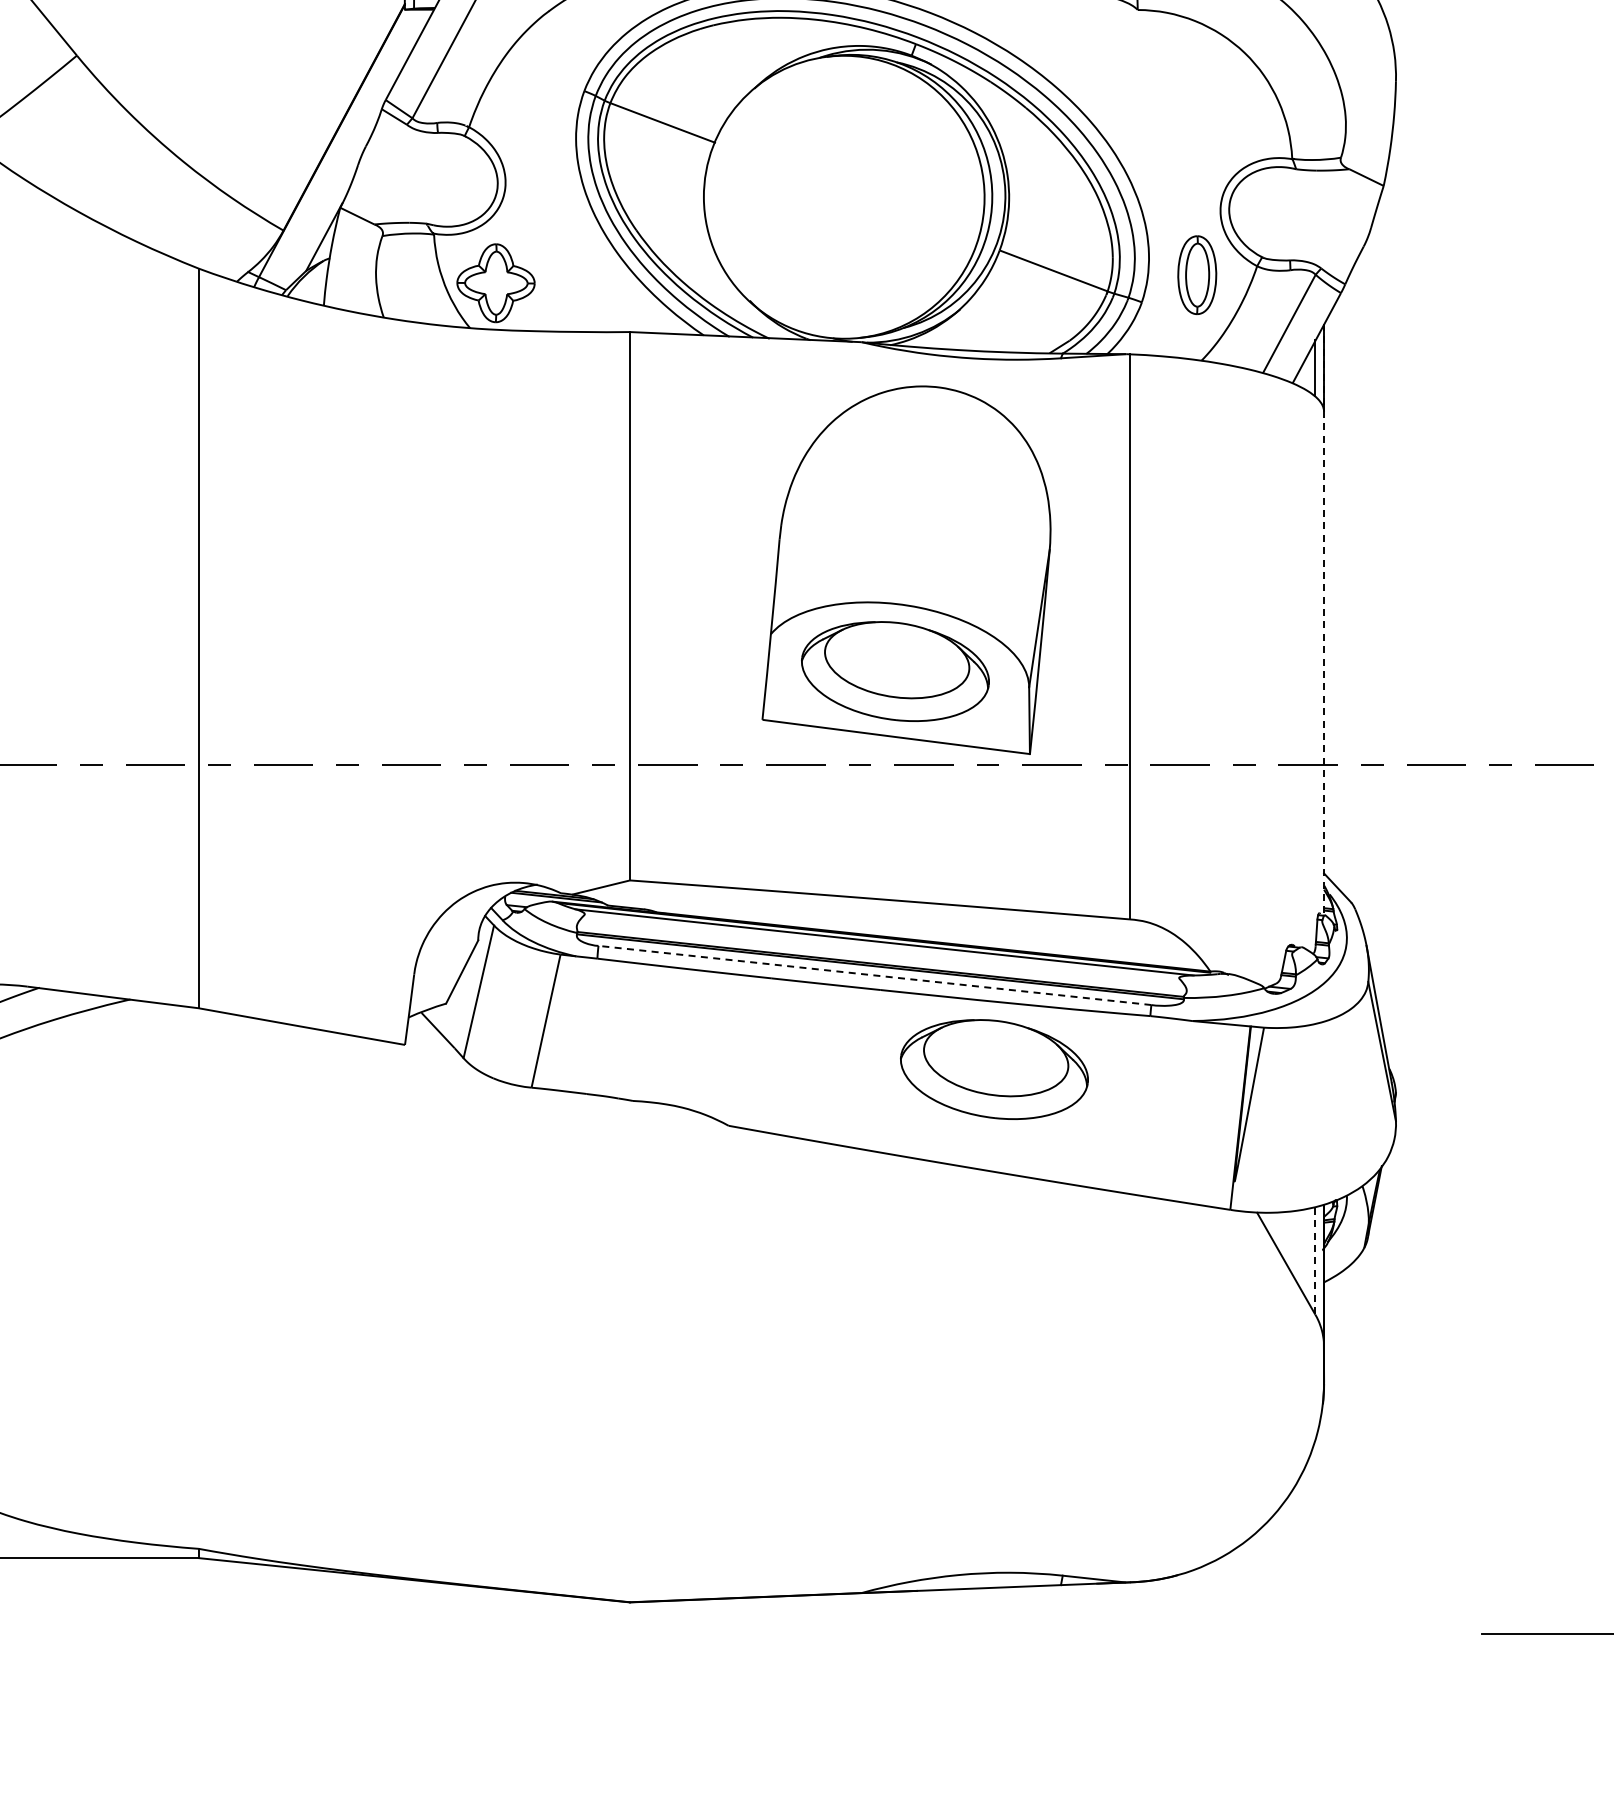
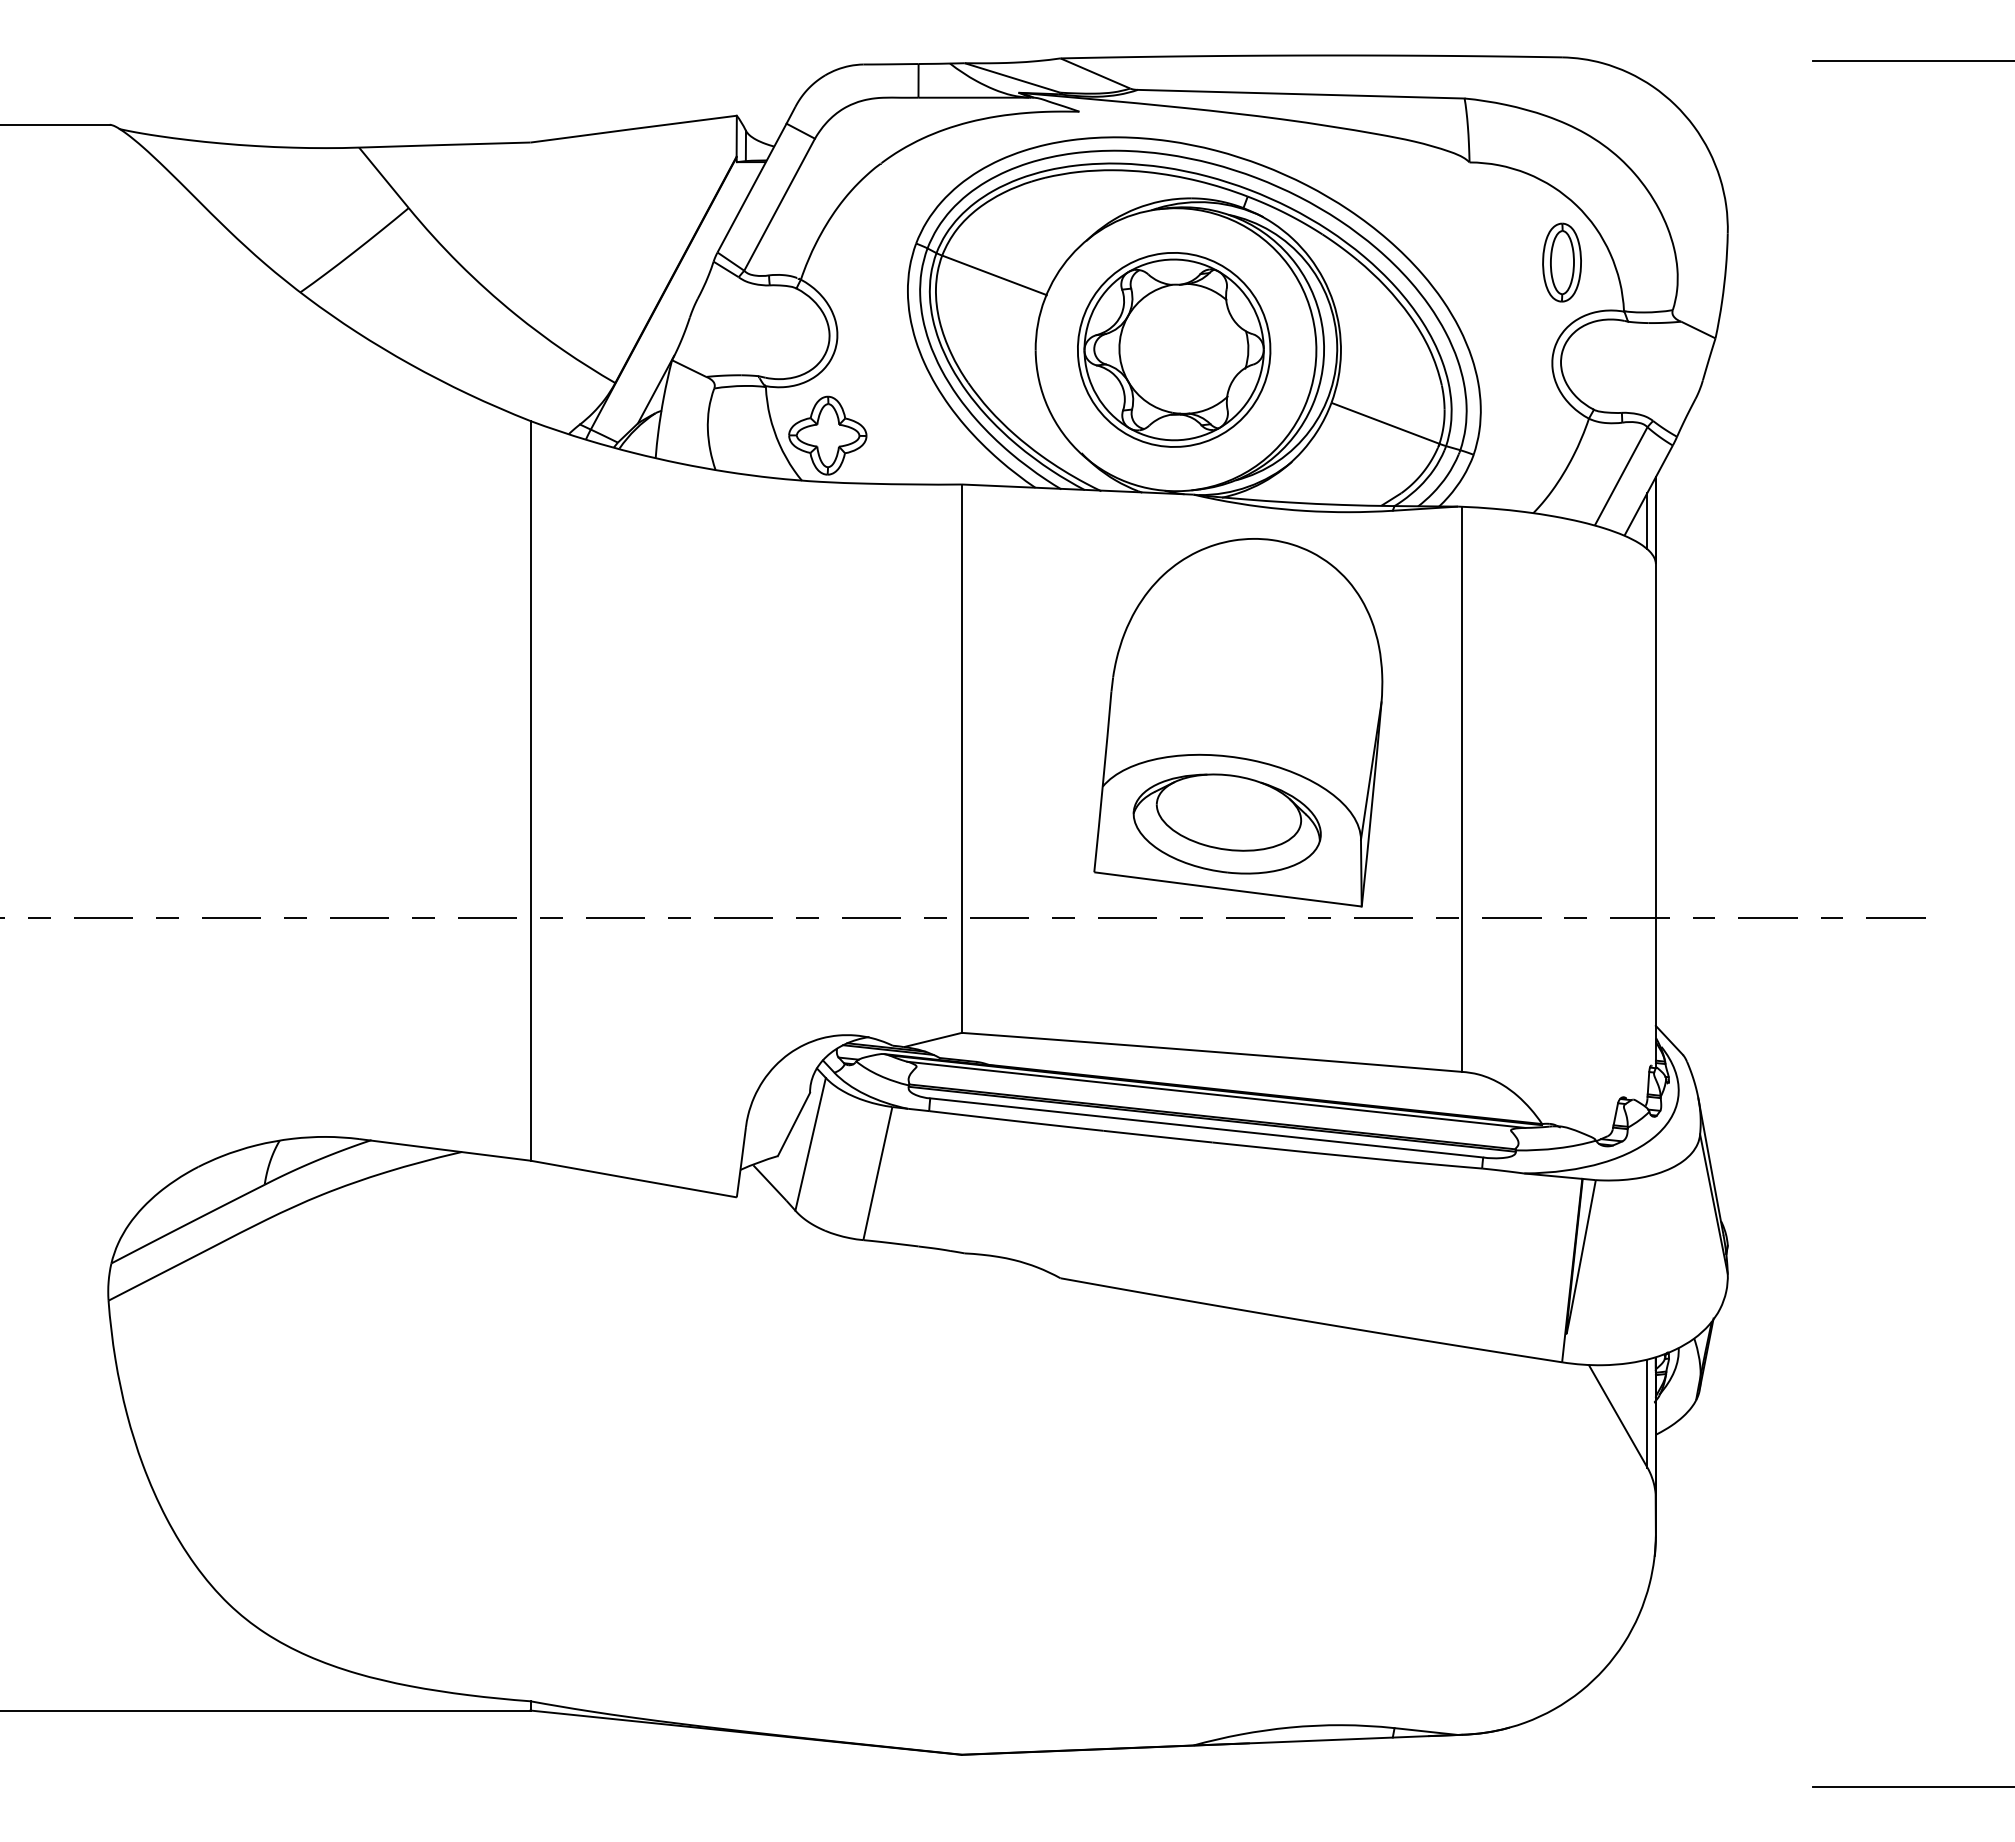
part: (842, 197) -> (1174, 349), added
part: (1196, 275) -> (1561, 262), moved
line: (1323, 620) -> (1655, 772), dashed -> solid
line: (874, 975) -> (1206, 1127), dashed -> solid
part: (993, 1069) -> (1325, 1221), removed
line: (1315, 1262) -> (1647, 1414), dashed -> solid

